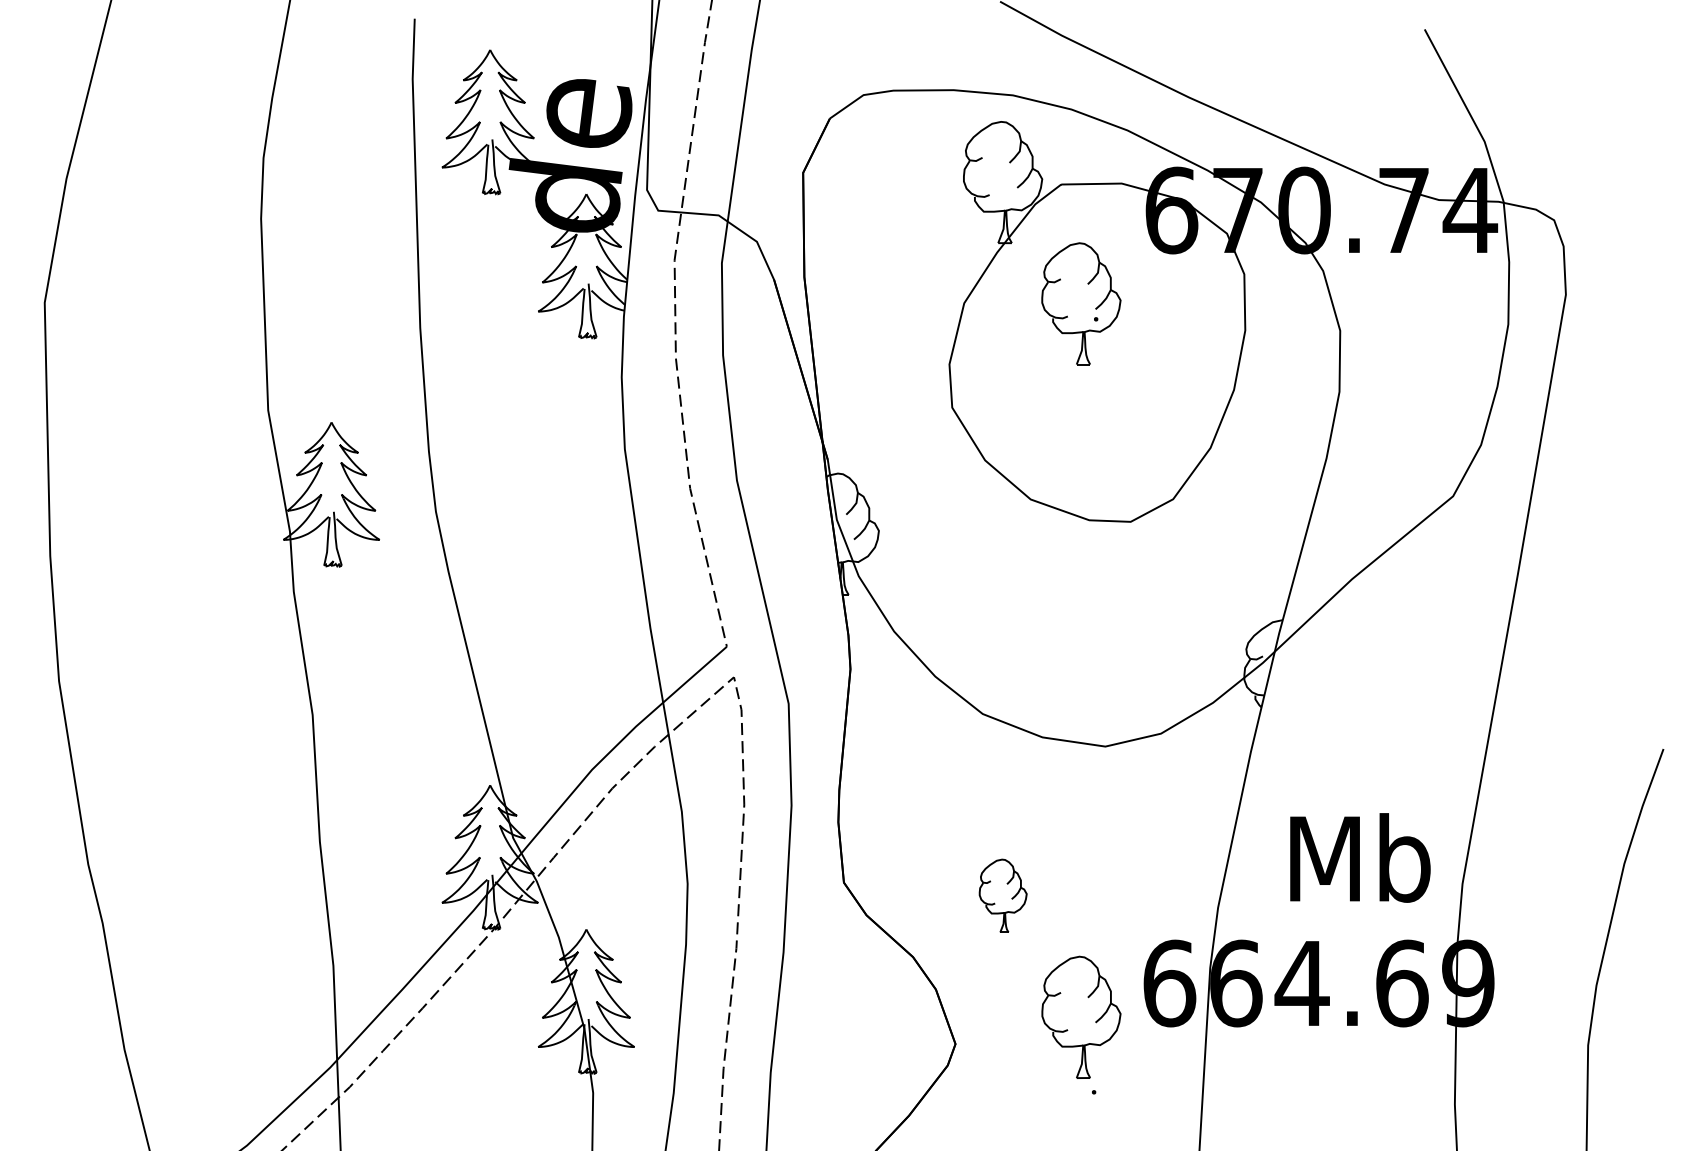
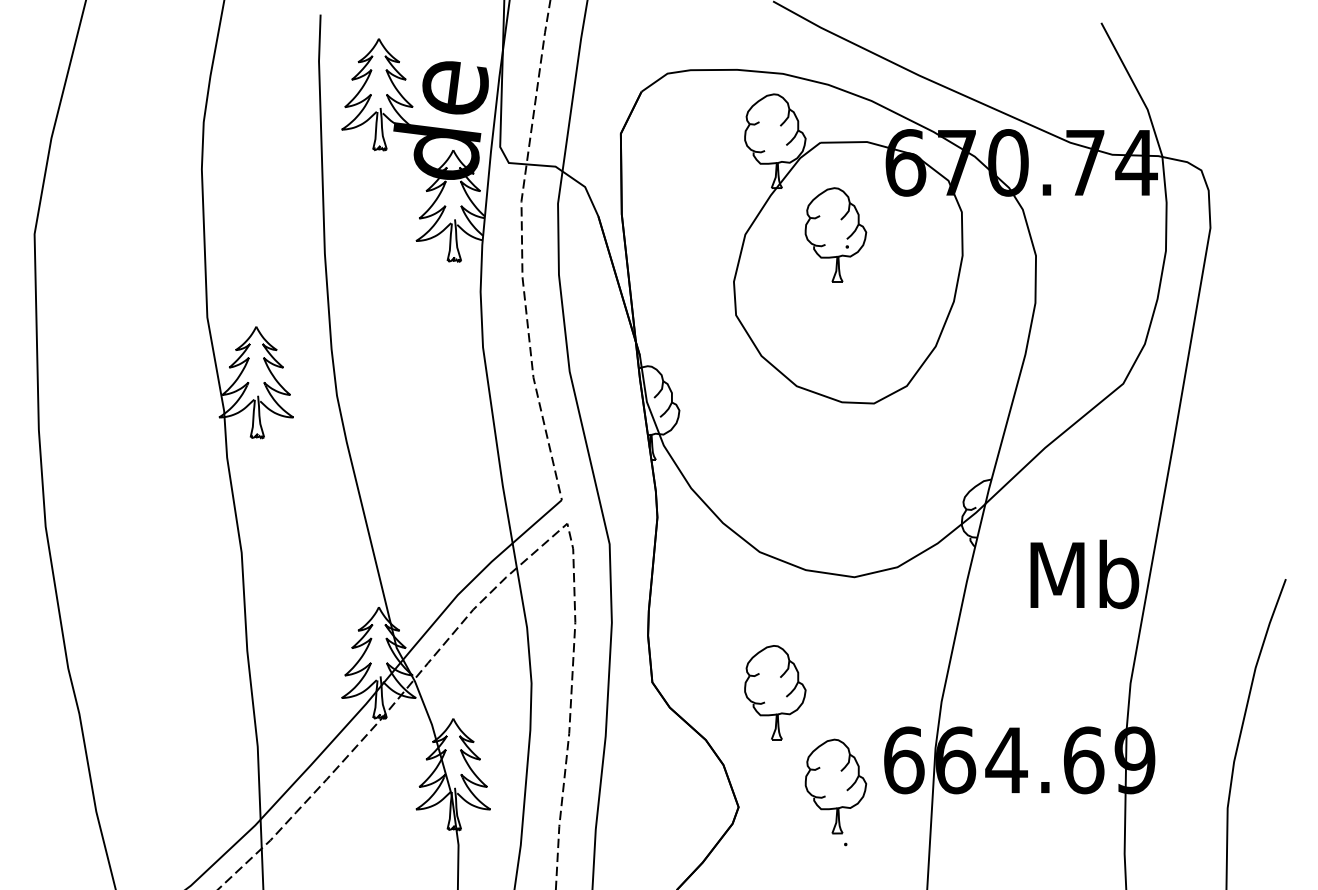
text: (1360, 857) -> (1084, 574), moved
part: (1003, 895) -> (775, 692), size x1.67

